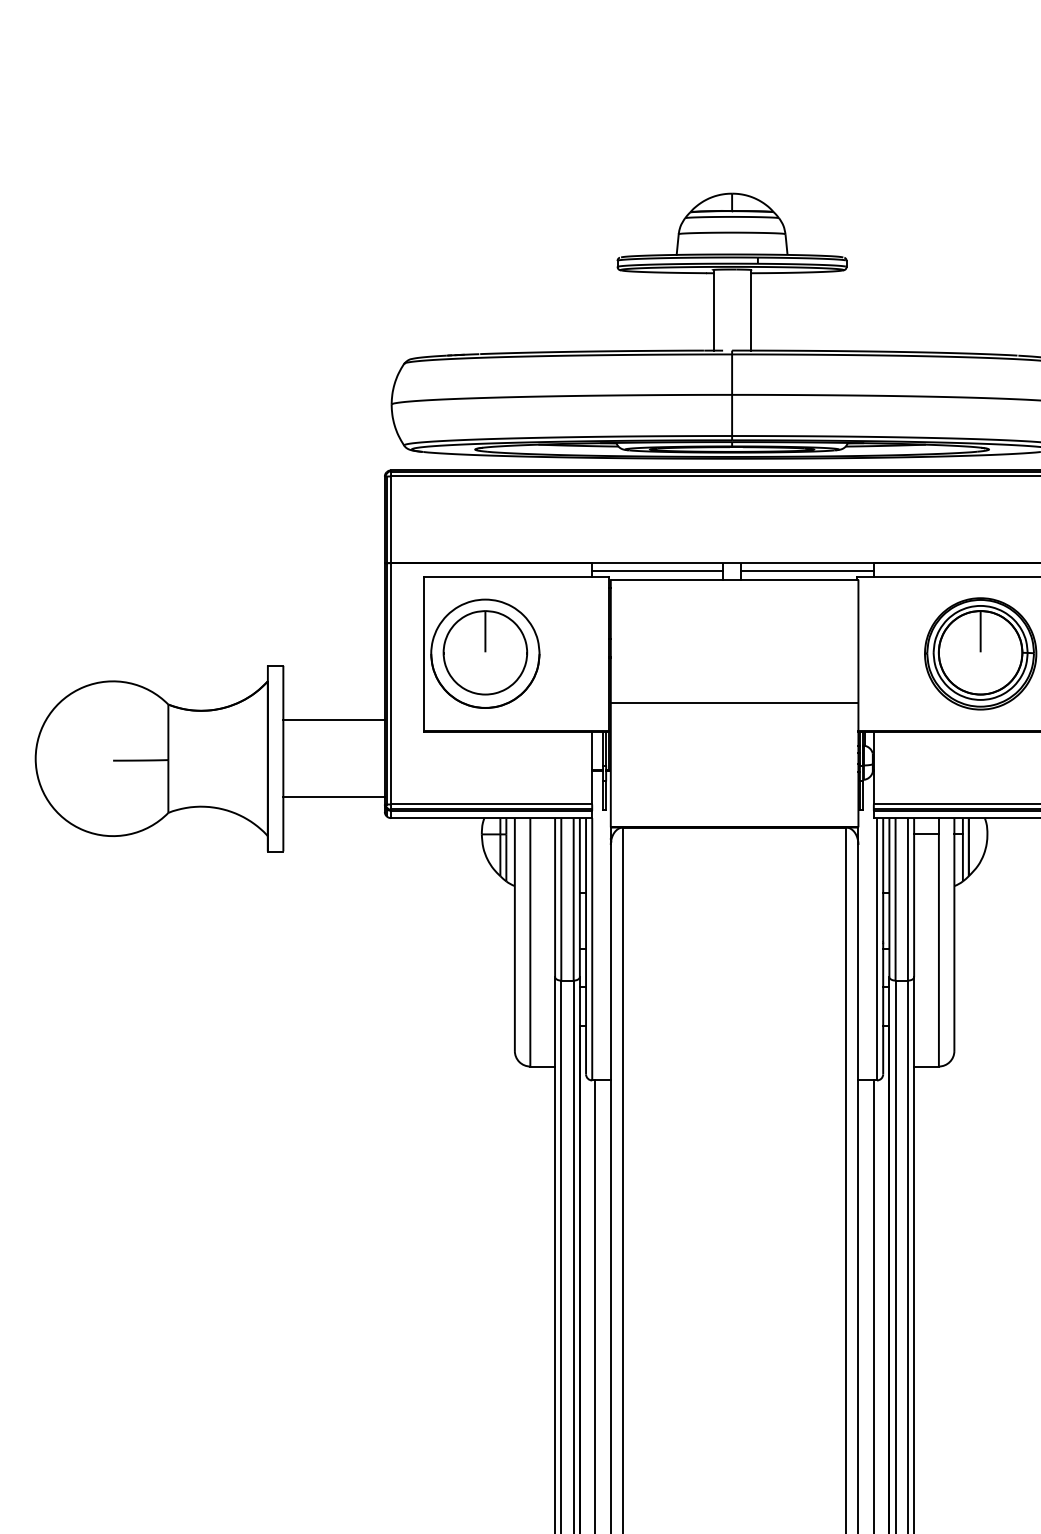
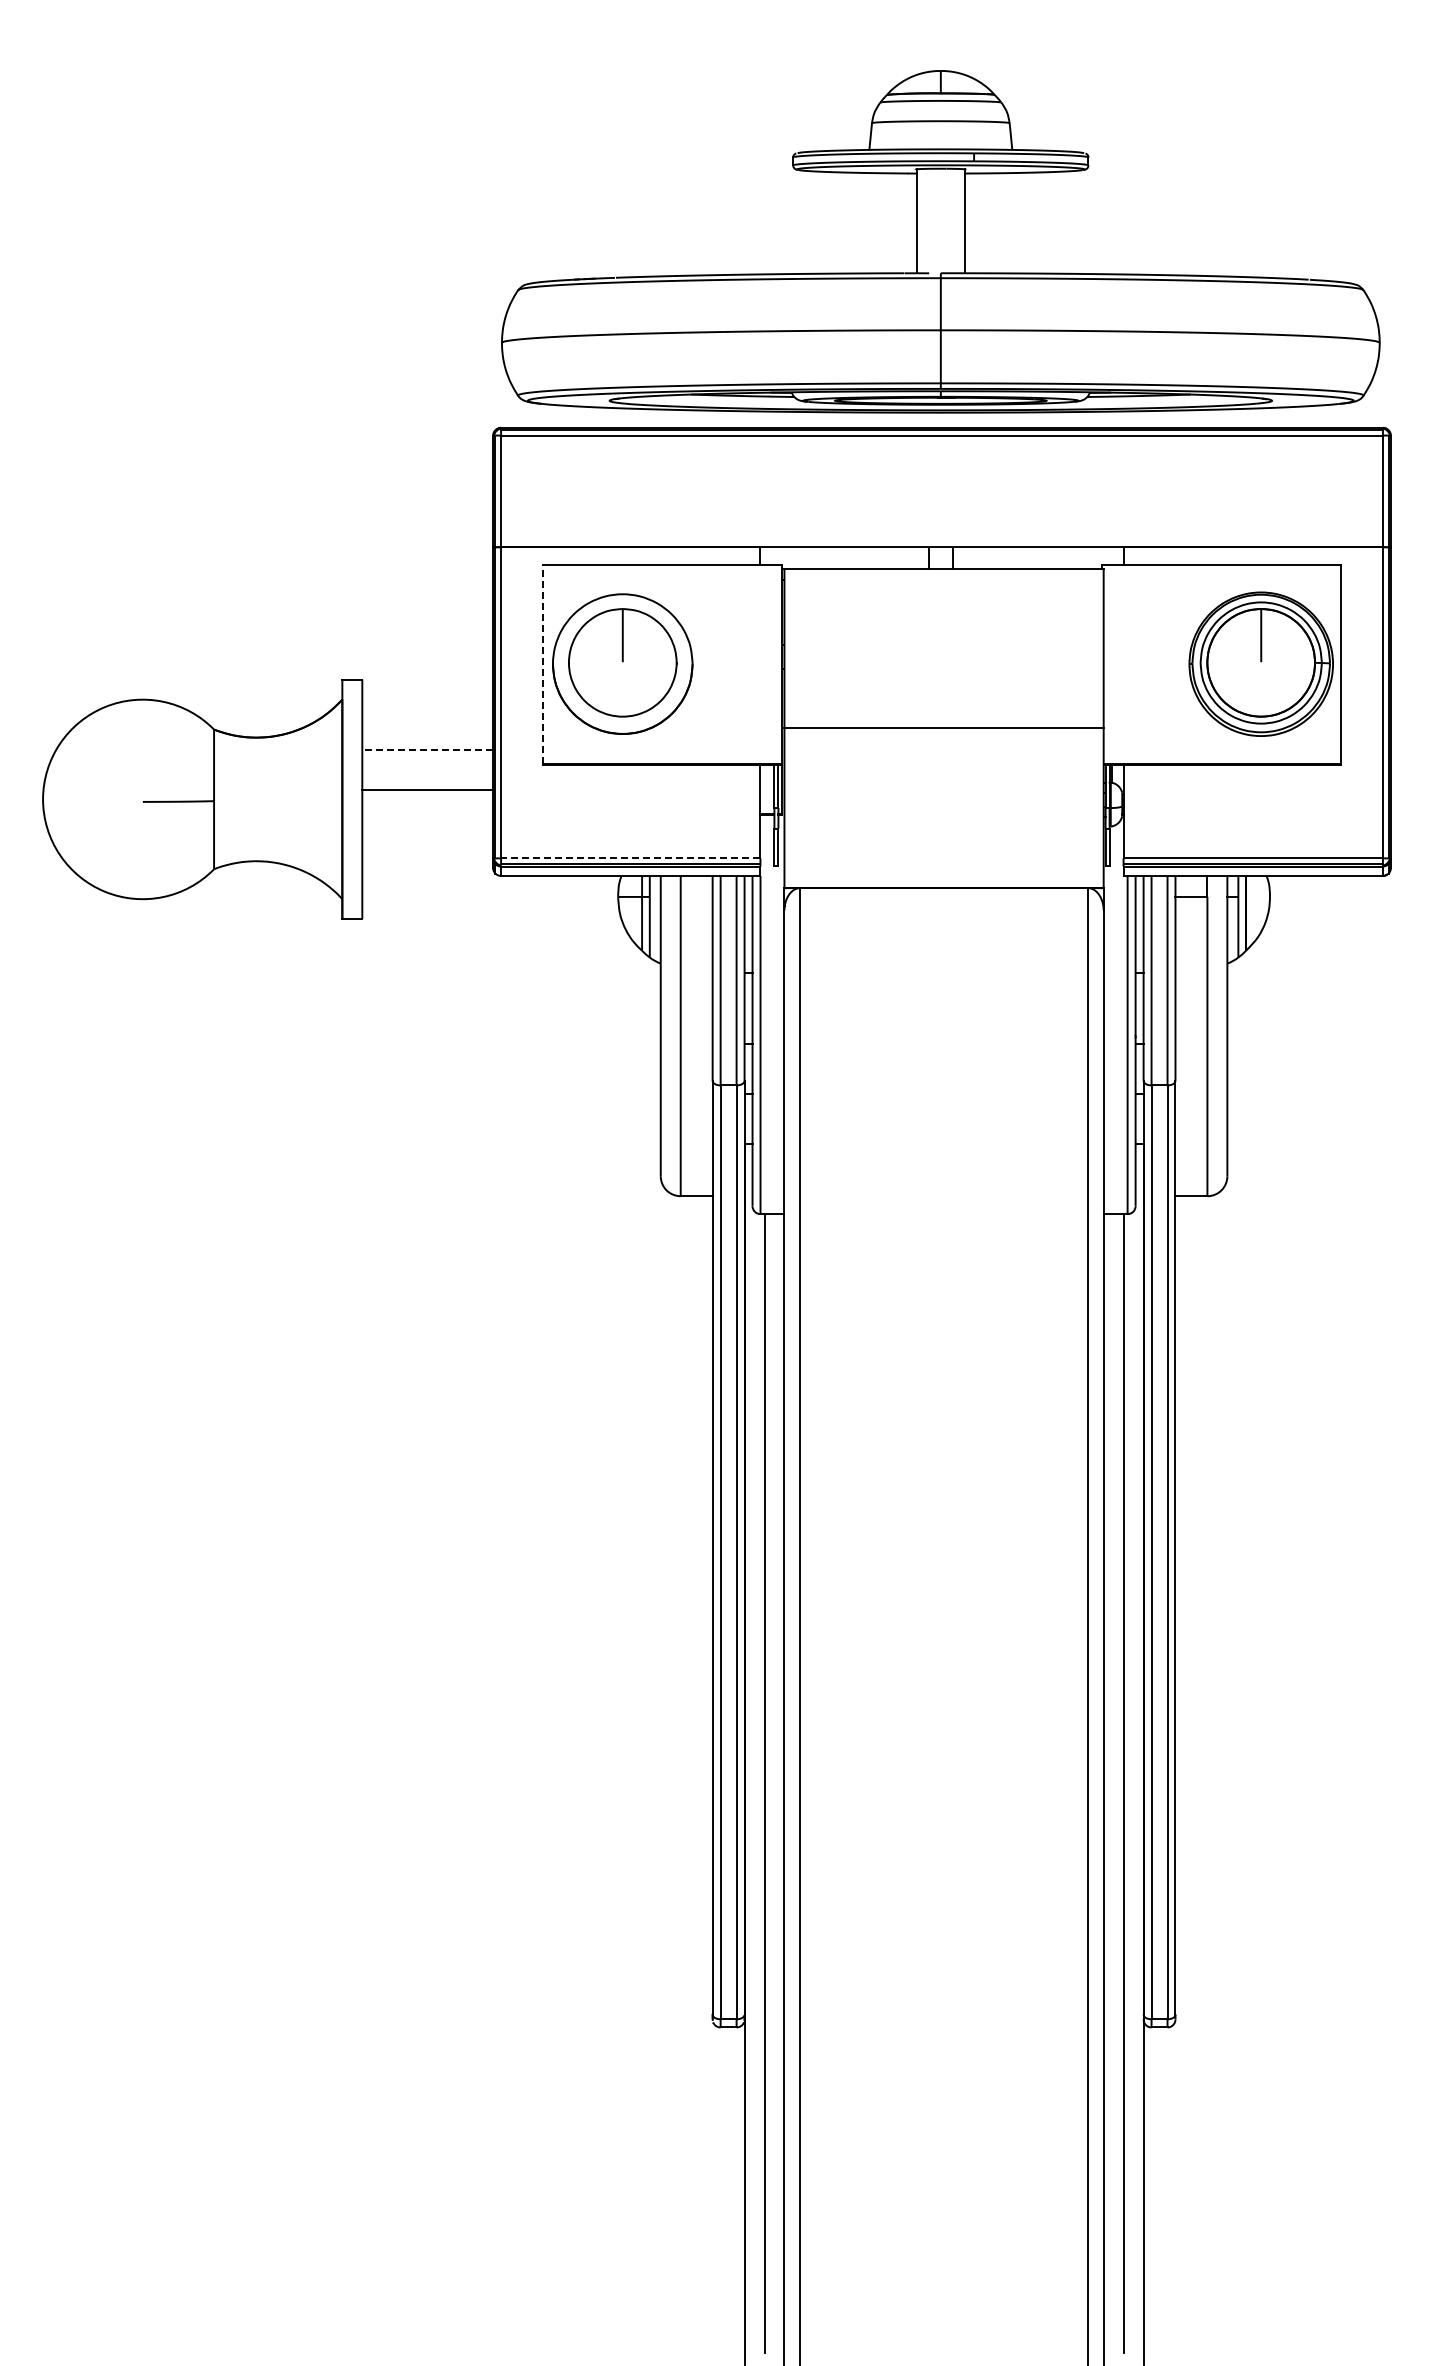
line: (657, 571) -> (844, 557), removed
line: (807, 571) -> (1037, 557), removed
line: (423, 654) -> (542, 664), solid -> dashed
line: (333, 720) -> (427, 749), solid -> dashed
line: (333, 797) -> (427, 790), moved
line: (491, 804) -> (630, 858), solid -> dashed

